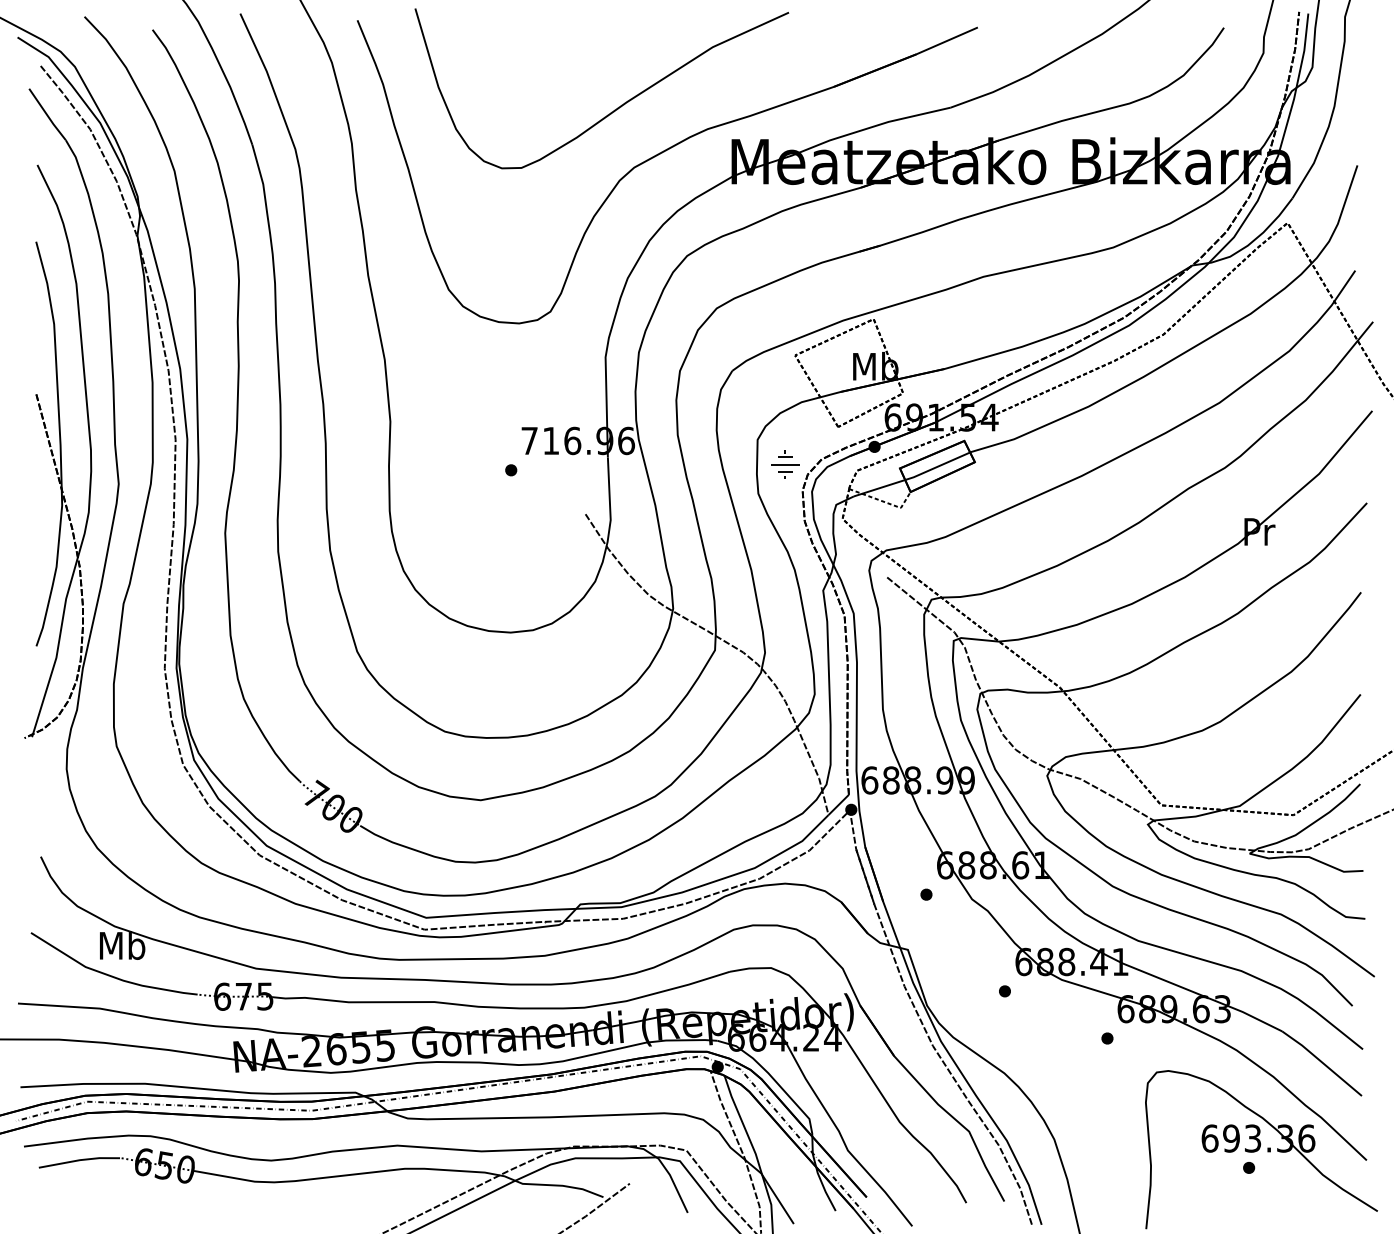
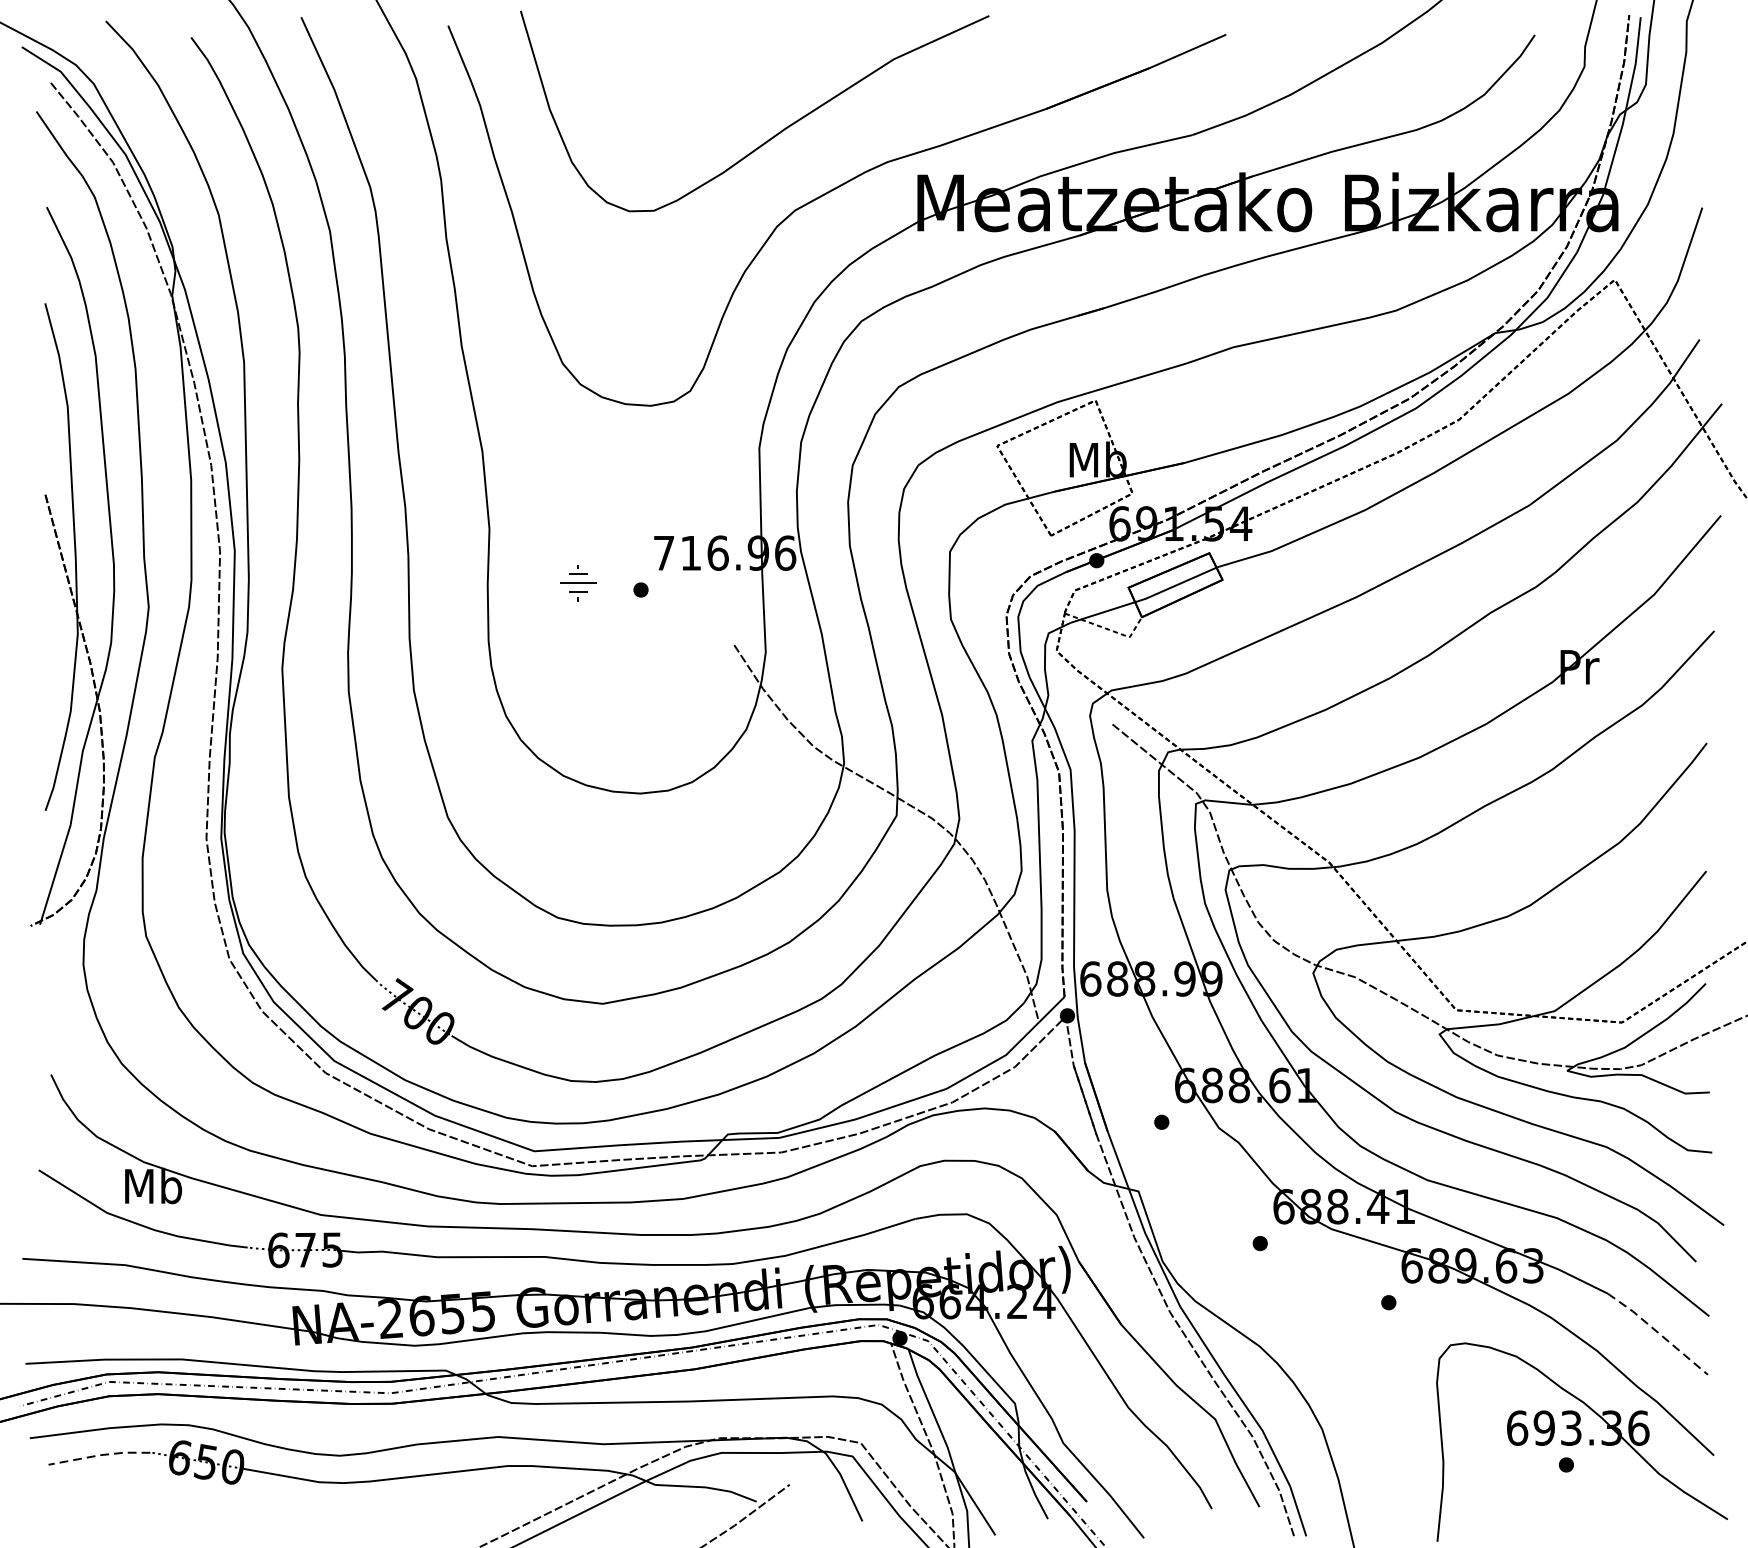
part: (785, 464) -> (578, 582), moved
line: (1322, 1062) -> (1658, 1332), solid -> dashed
line: (79, 1160) -> (99, 1455), solid -> dashed

